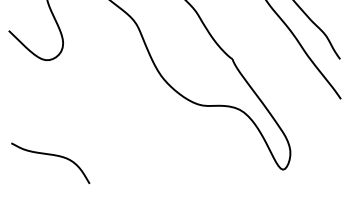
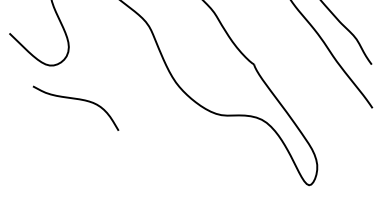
curve: (50, 155) -> (75, 99), moved

